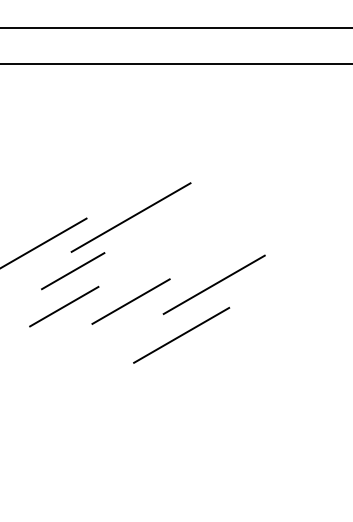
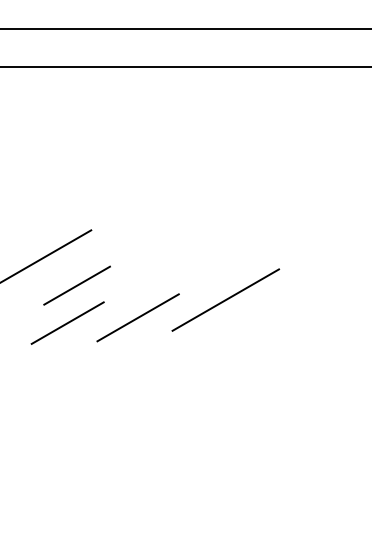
line: (130, 217) -> (137, 229), removed
line: (181, 334) -> (191, 352), removed

